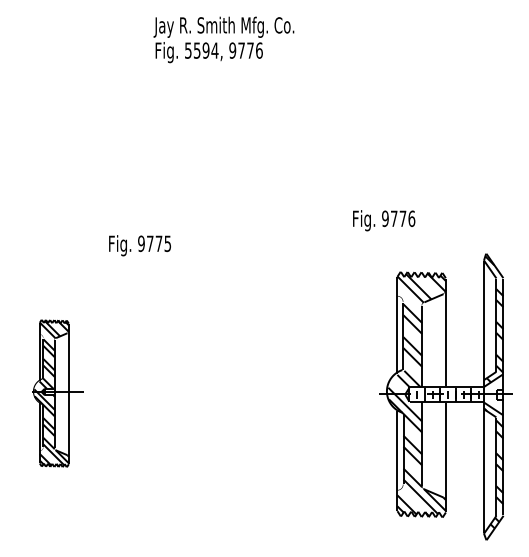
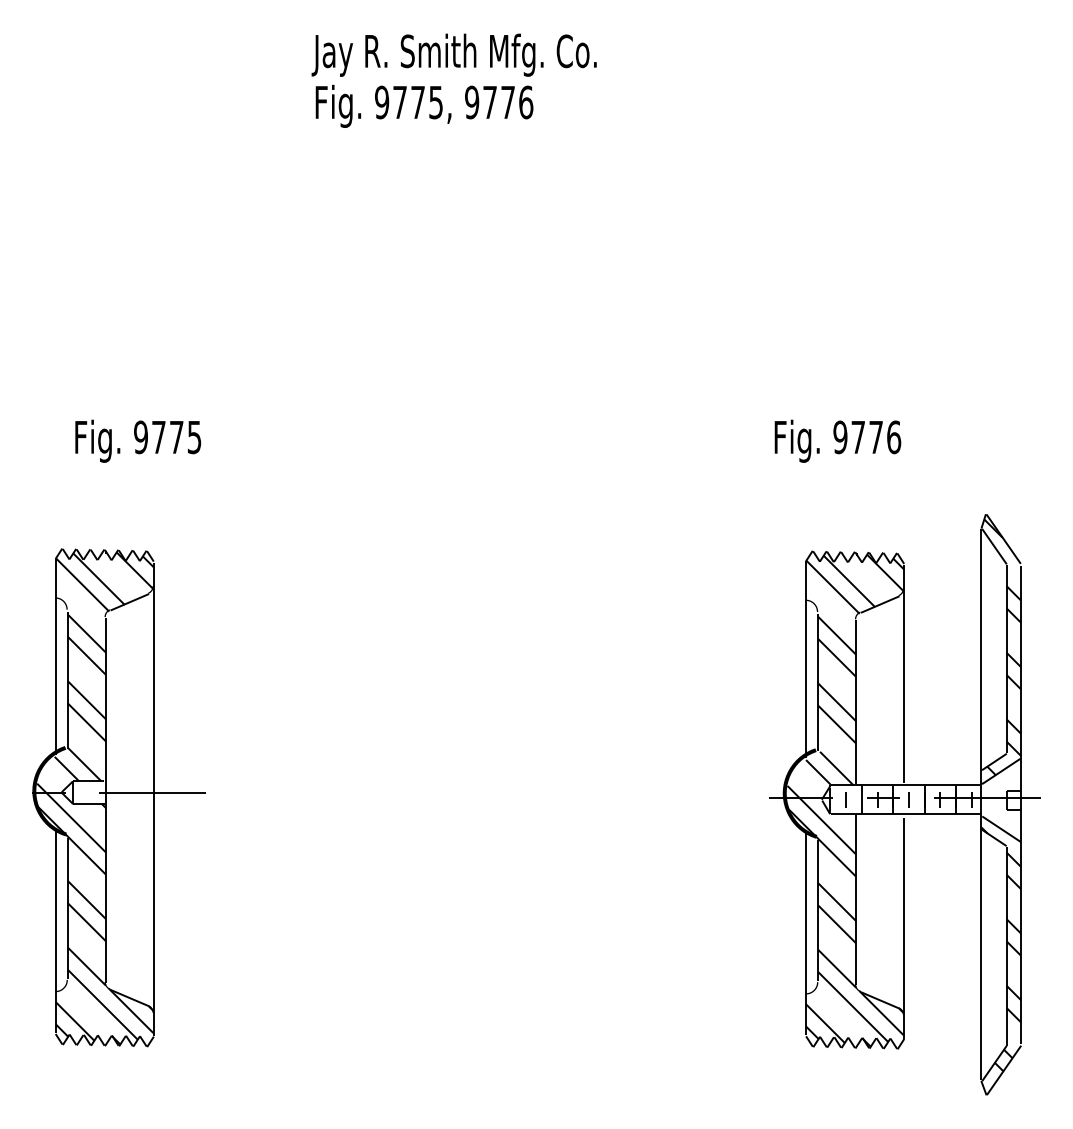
text: (201, 50) -> (408, 102), 5594, -> 9775,
text: (384, 220) -> (838, 440), moved
text: (139, 245) -> (137, 440), moved
part: (58, 393) -> (118, 797), size x1.67

